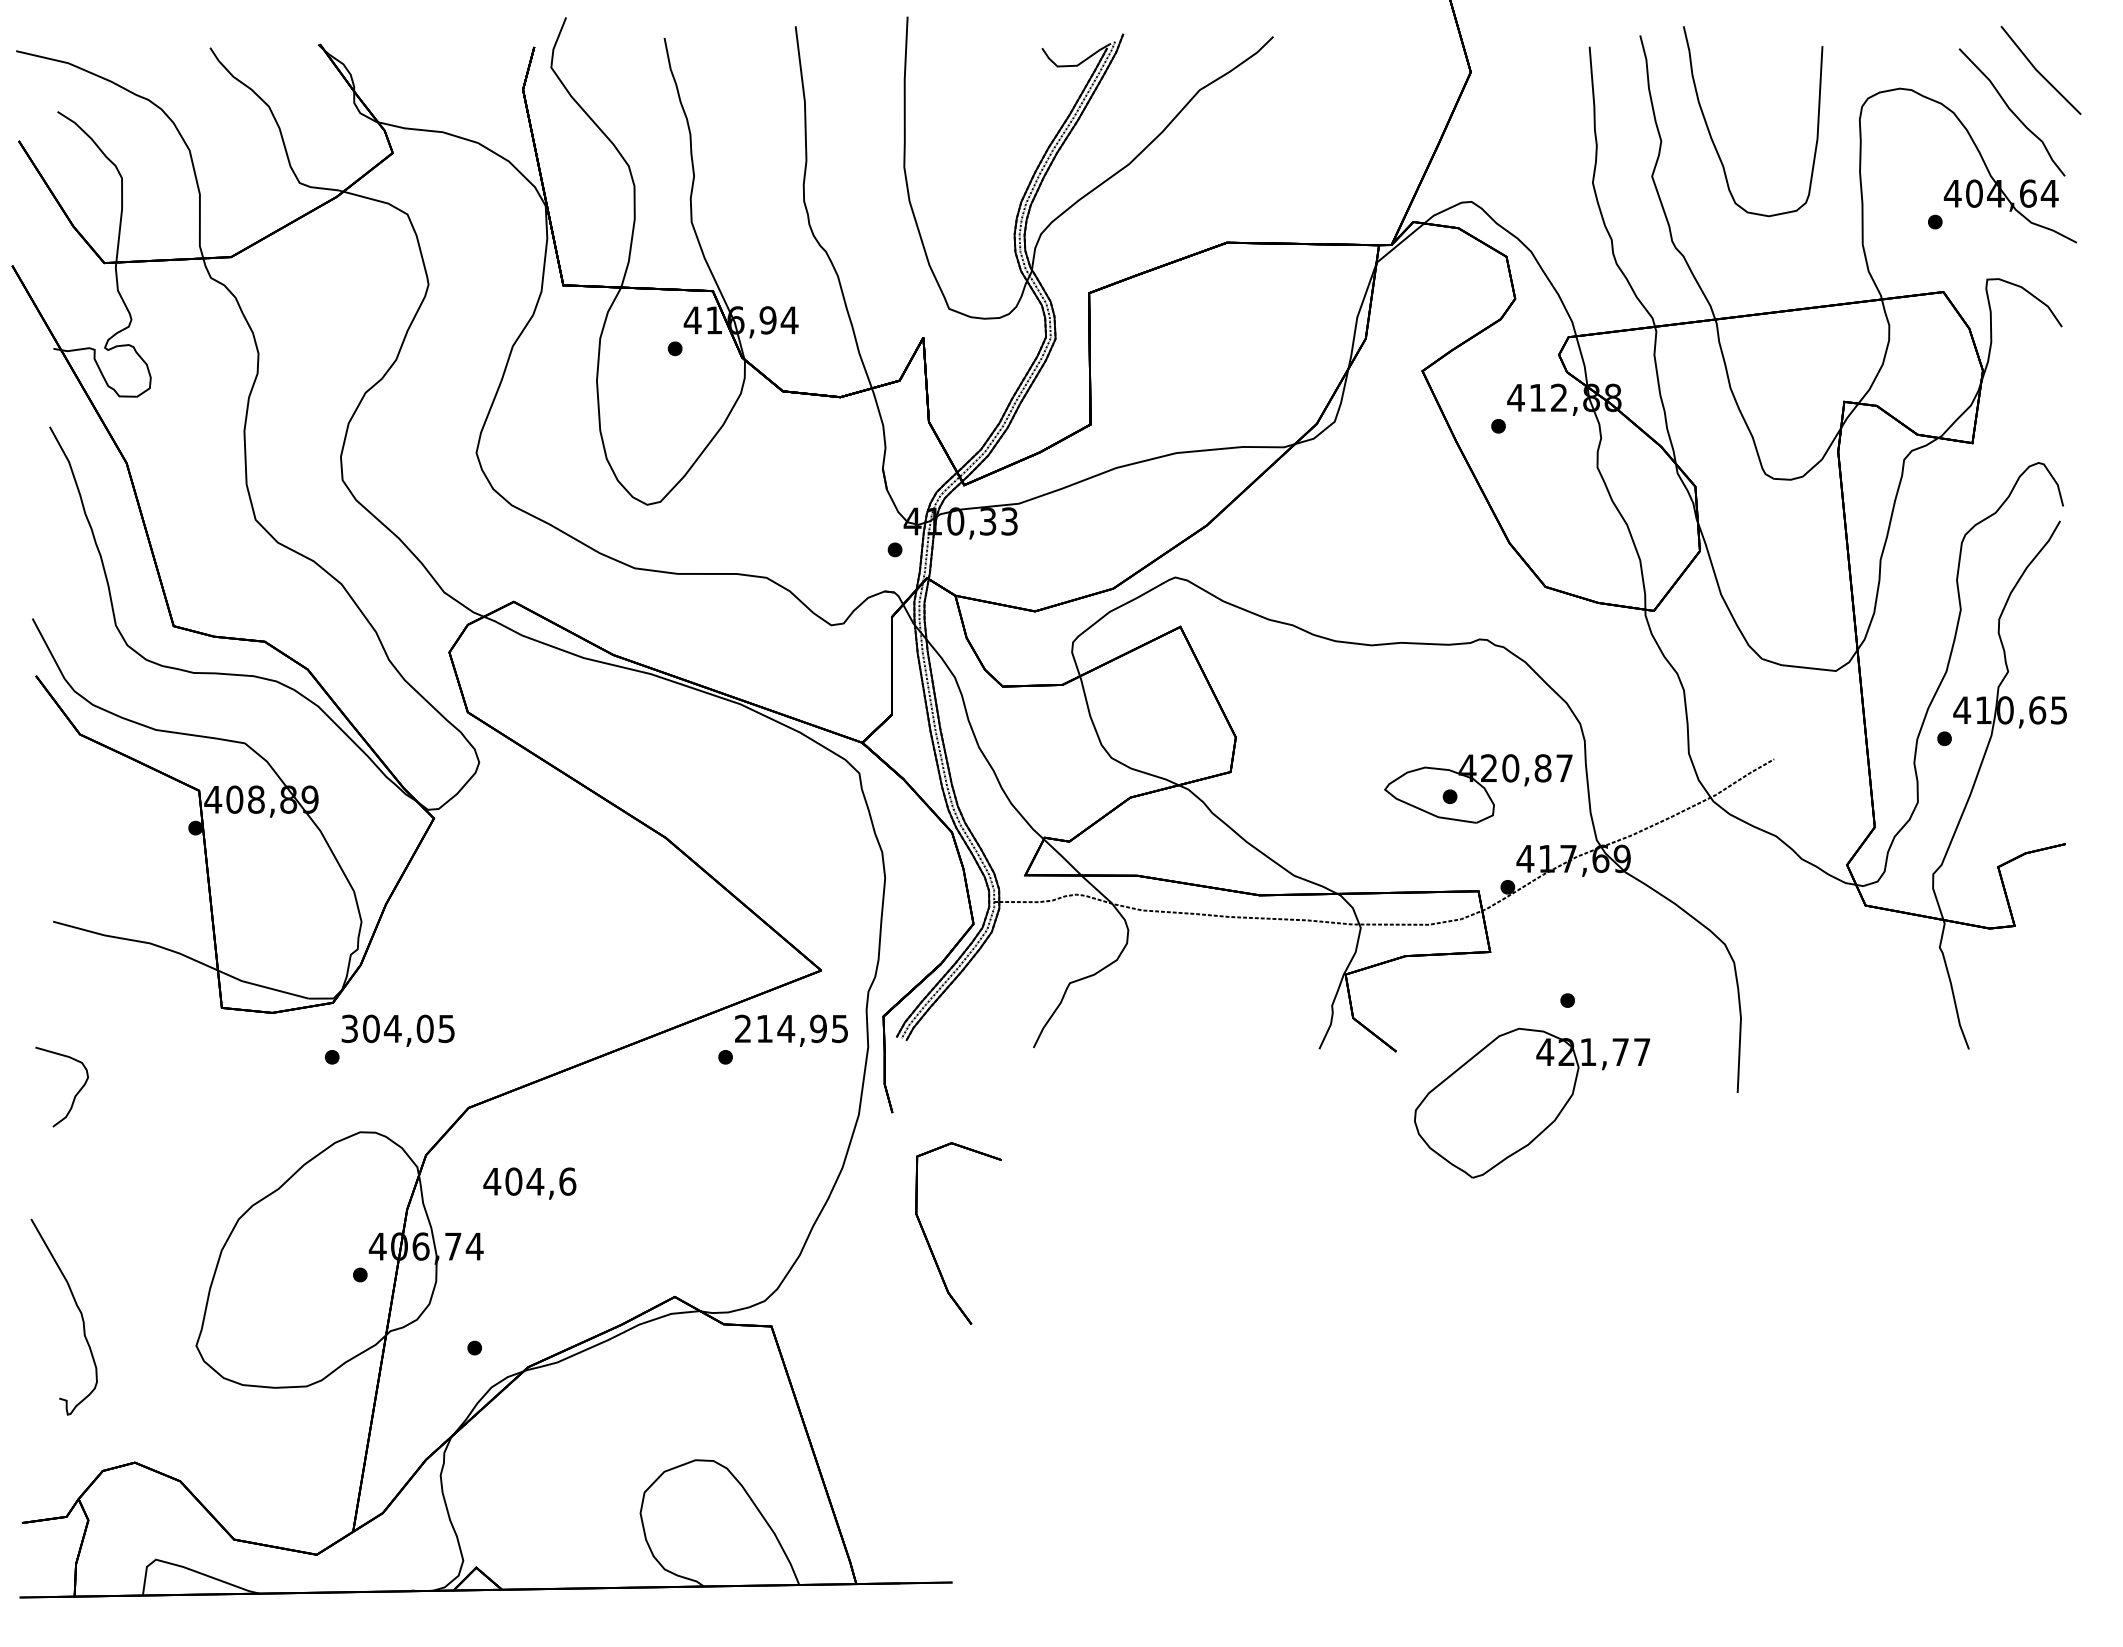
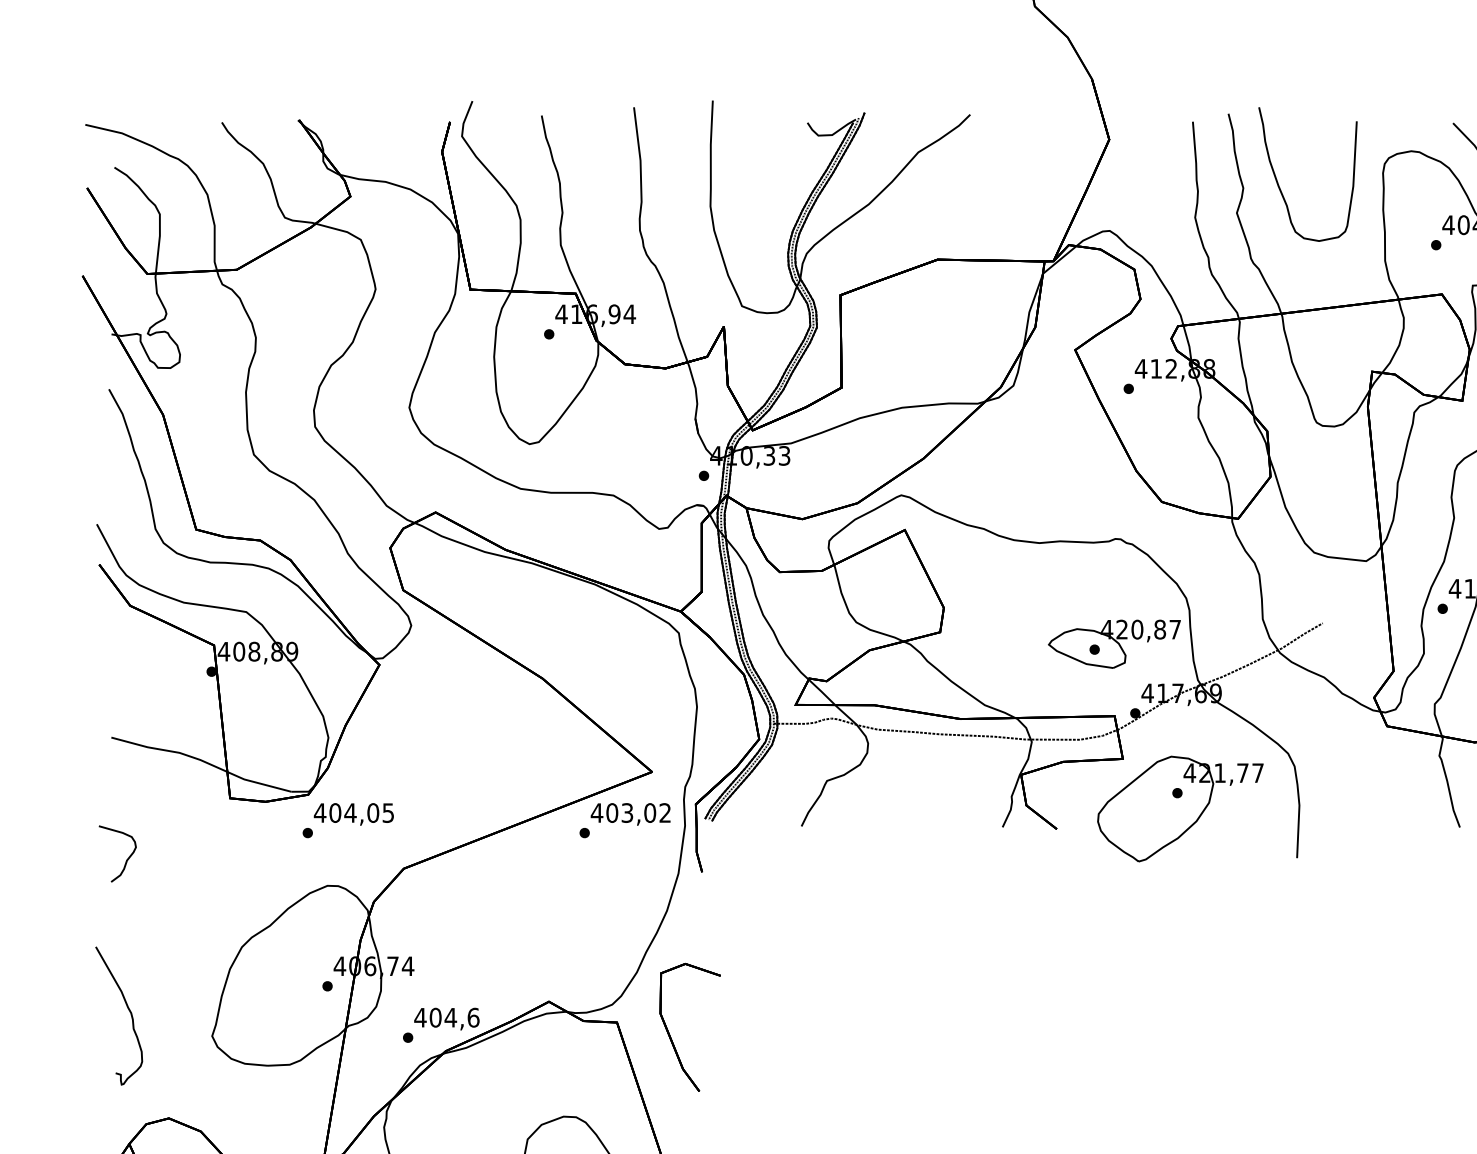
text: (349, 1028) -> (319, 812), 304,05 -> 404,05
text: (790, 1028) -> (630, 812), 214,95 -> 403,02
part: (1532, 1102) -> (1180, 808), moved
text: (529, 1183) -> (446, 1019), moved
part: (931, 1247) -> (671, 1037), moved

